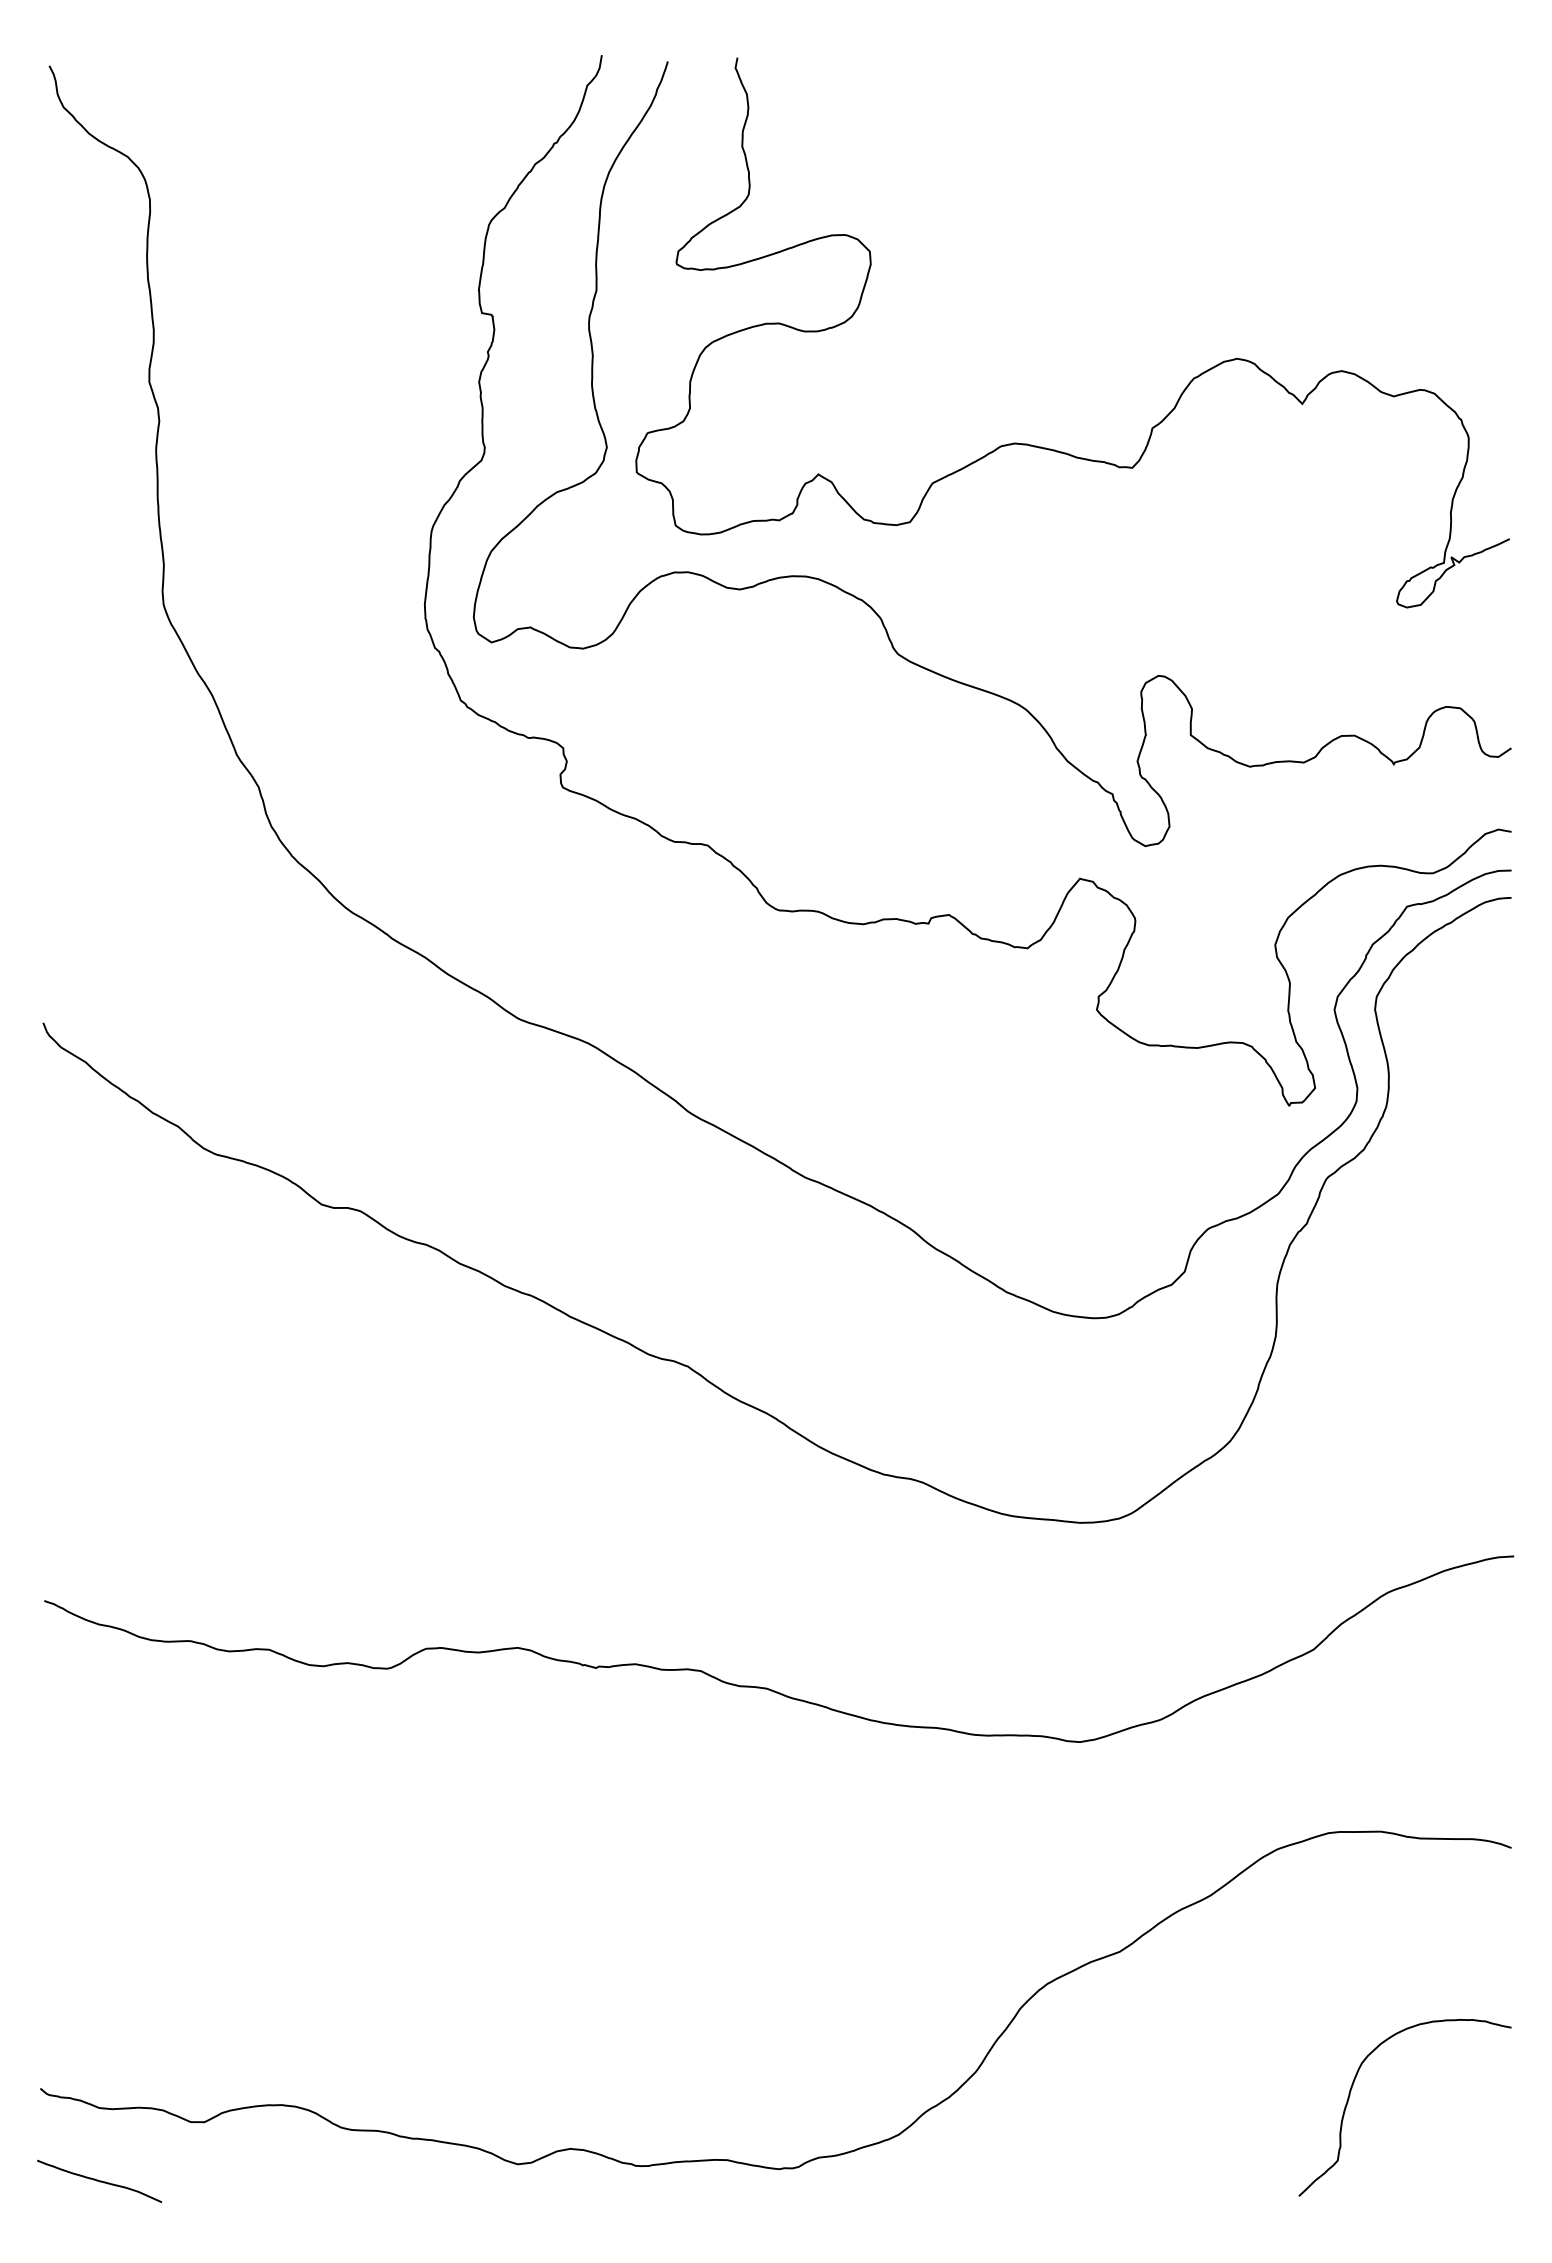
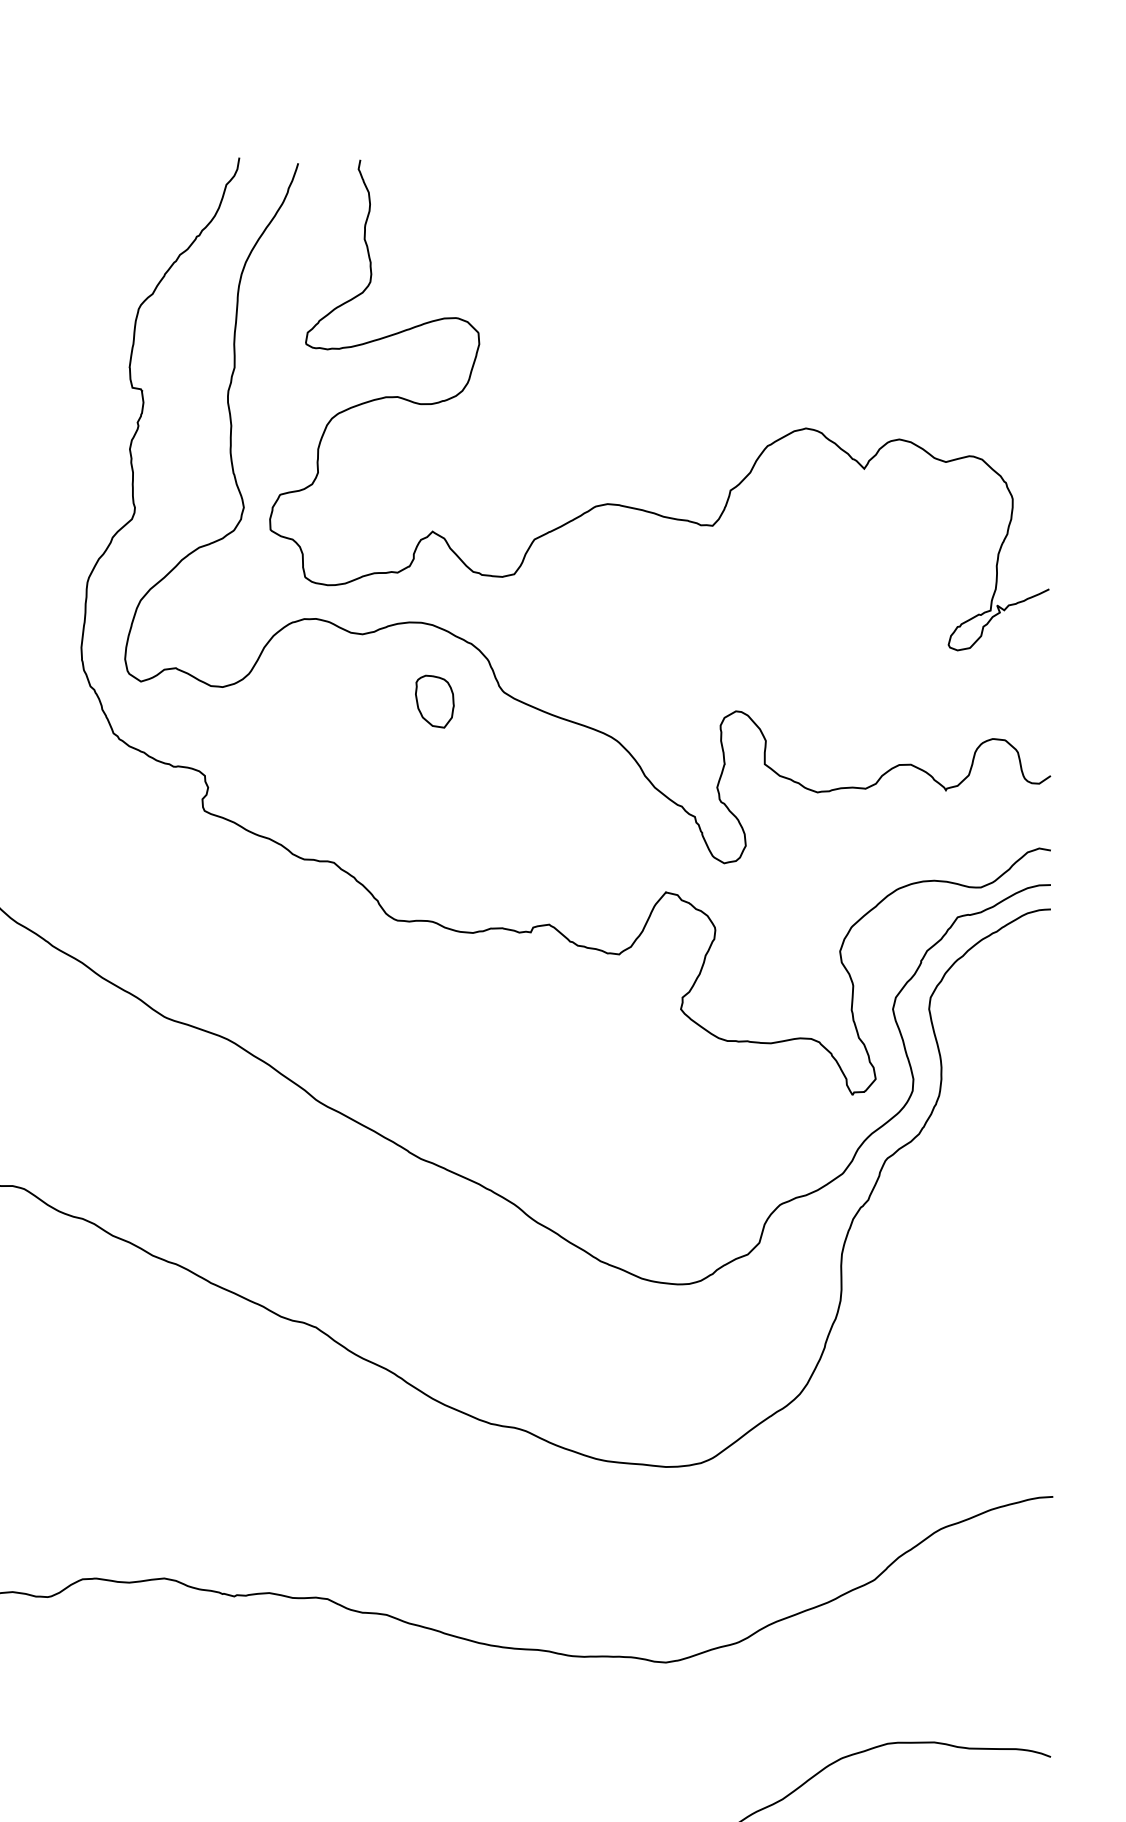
part: (820, 665) -> (434, 702), added

